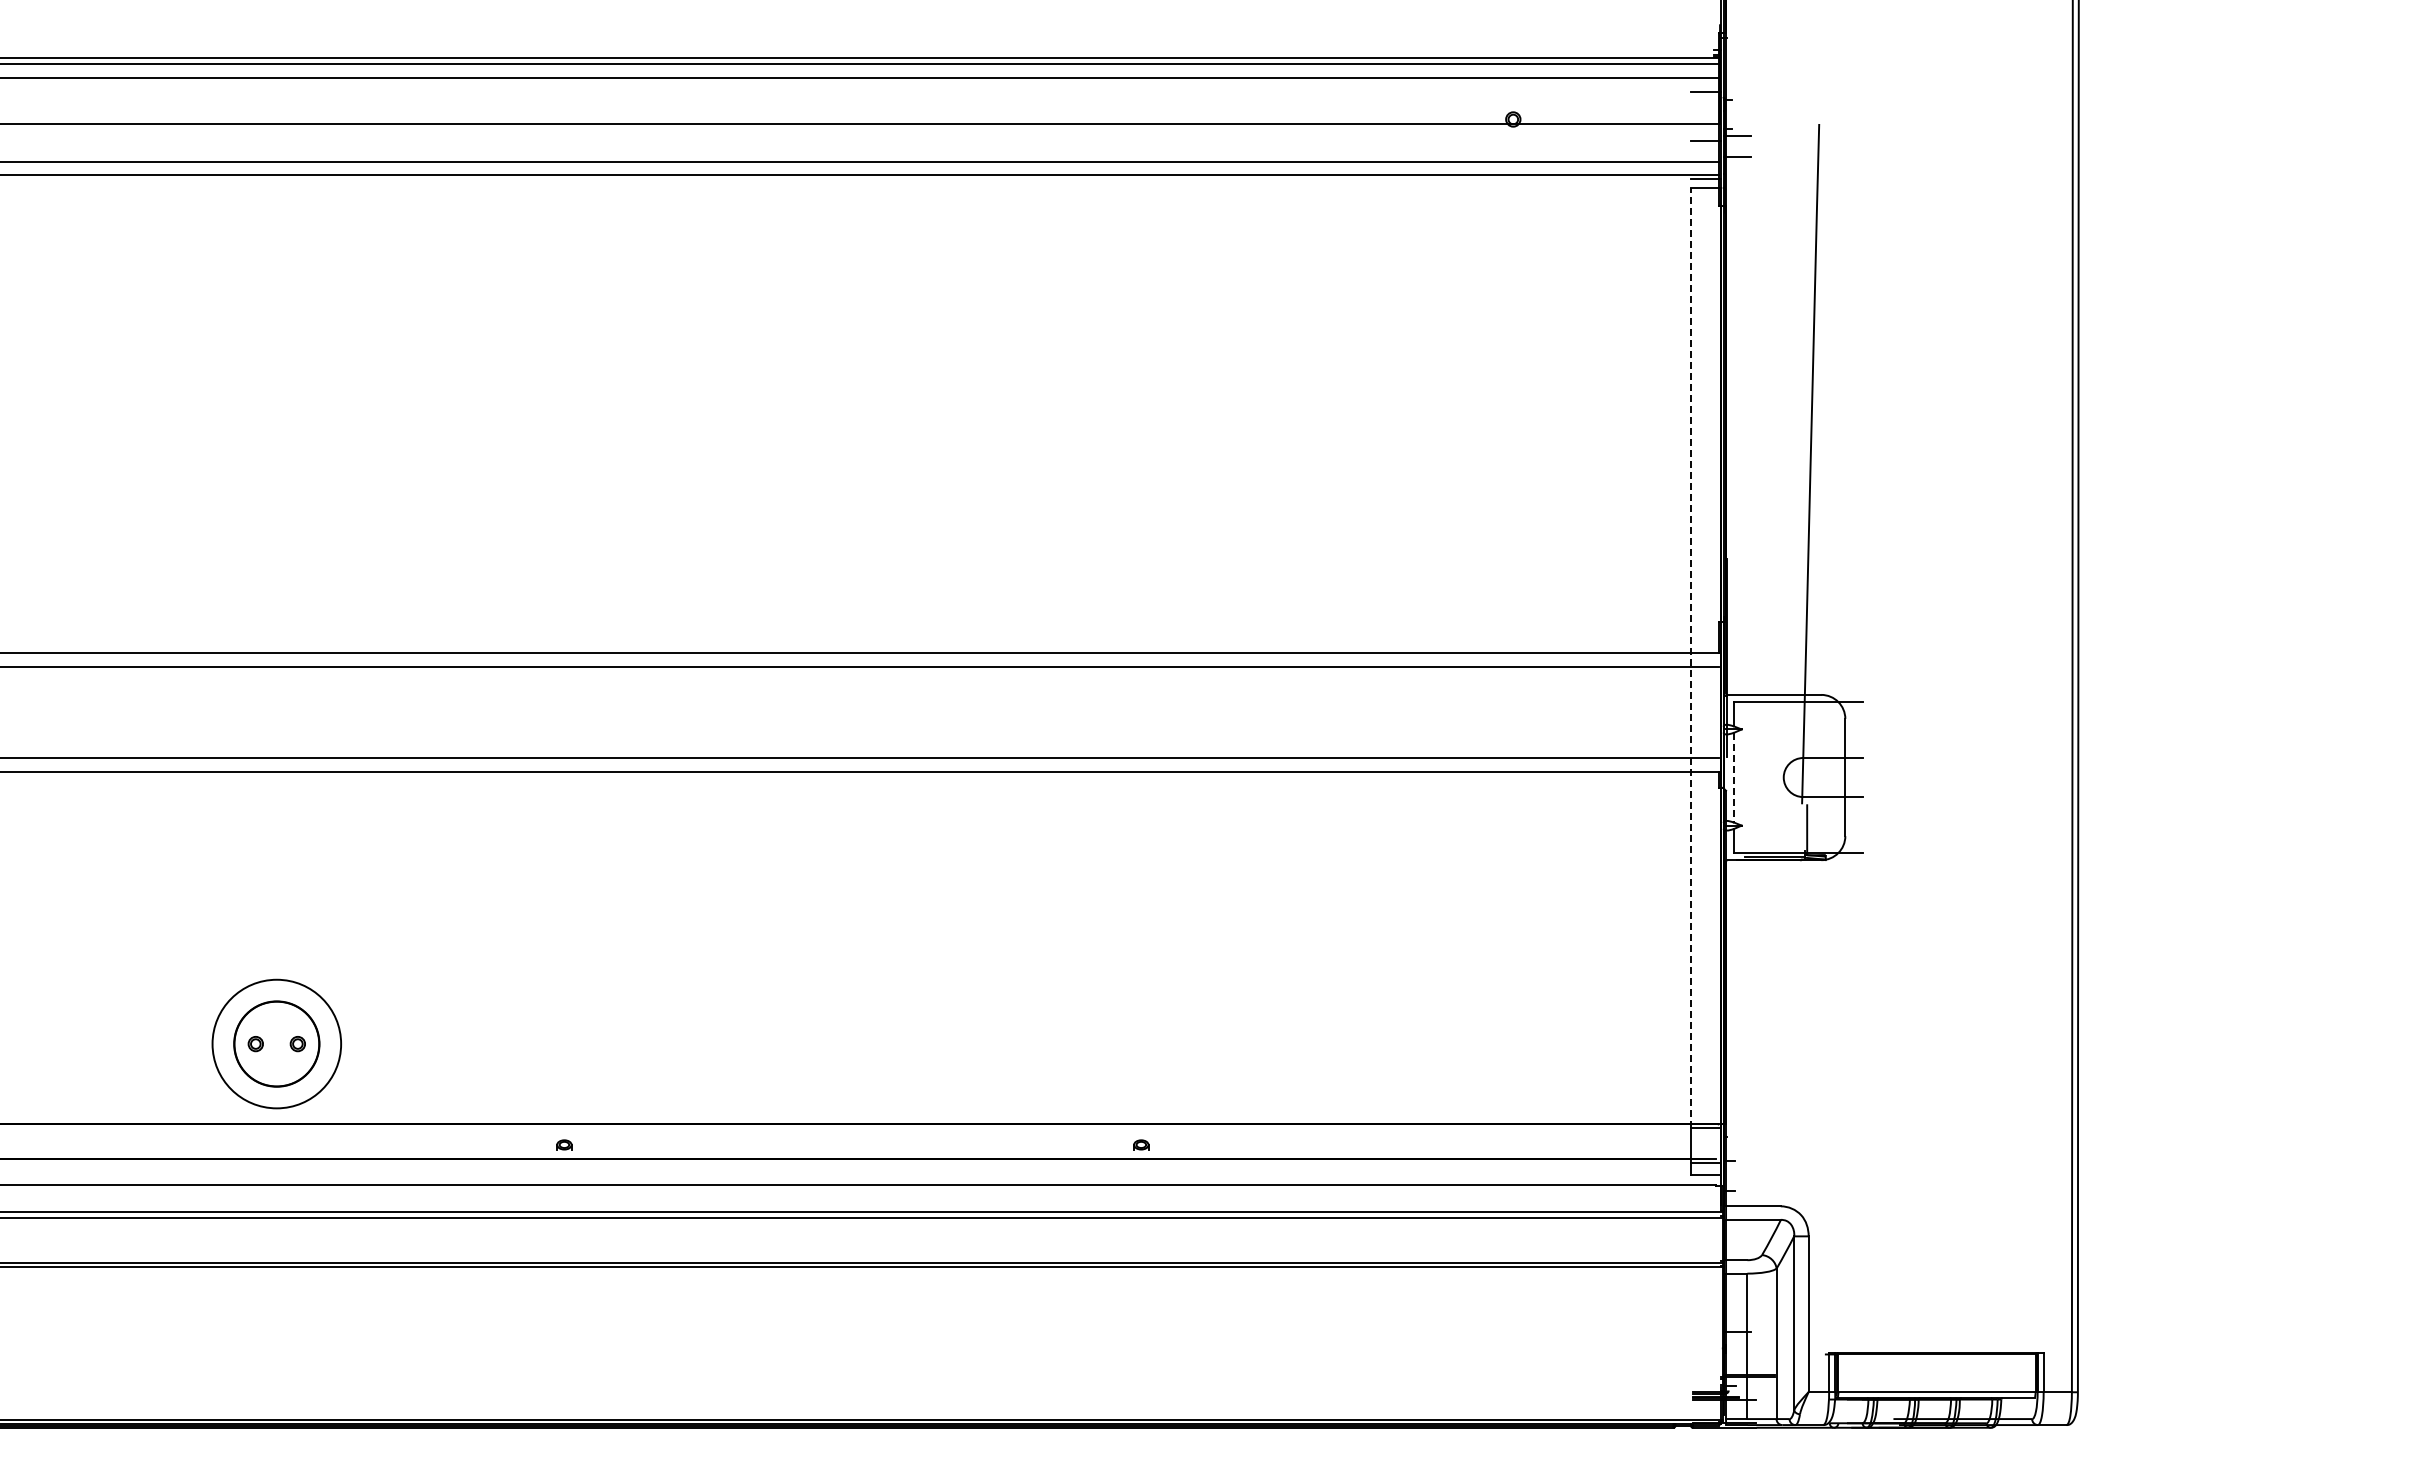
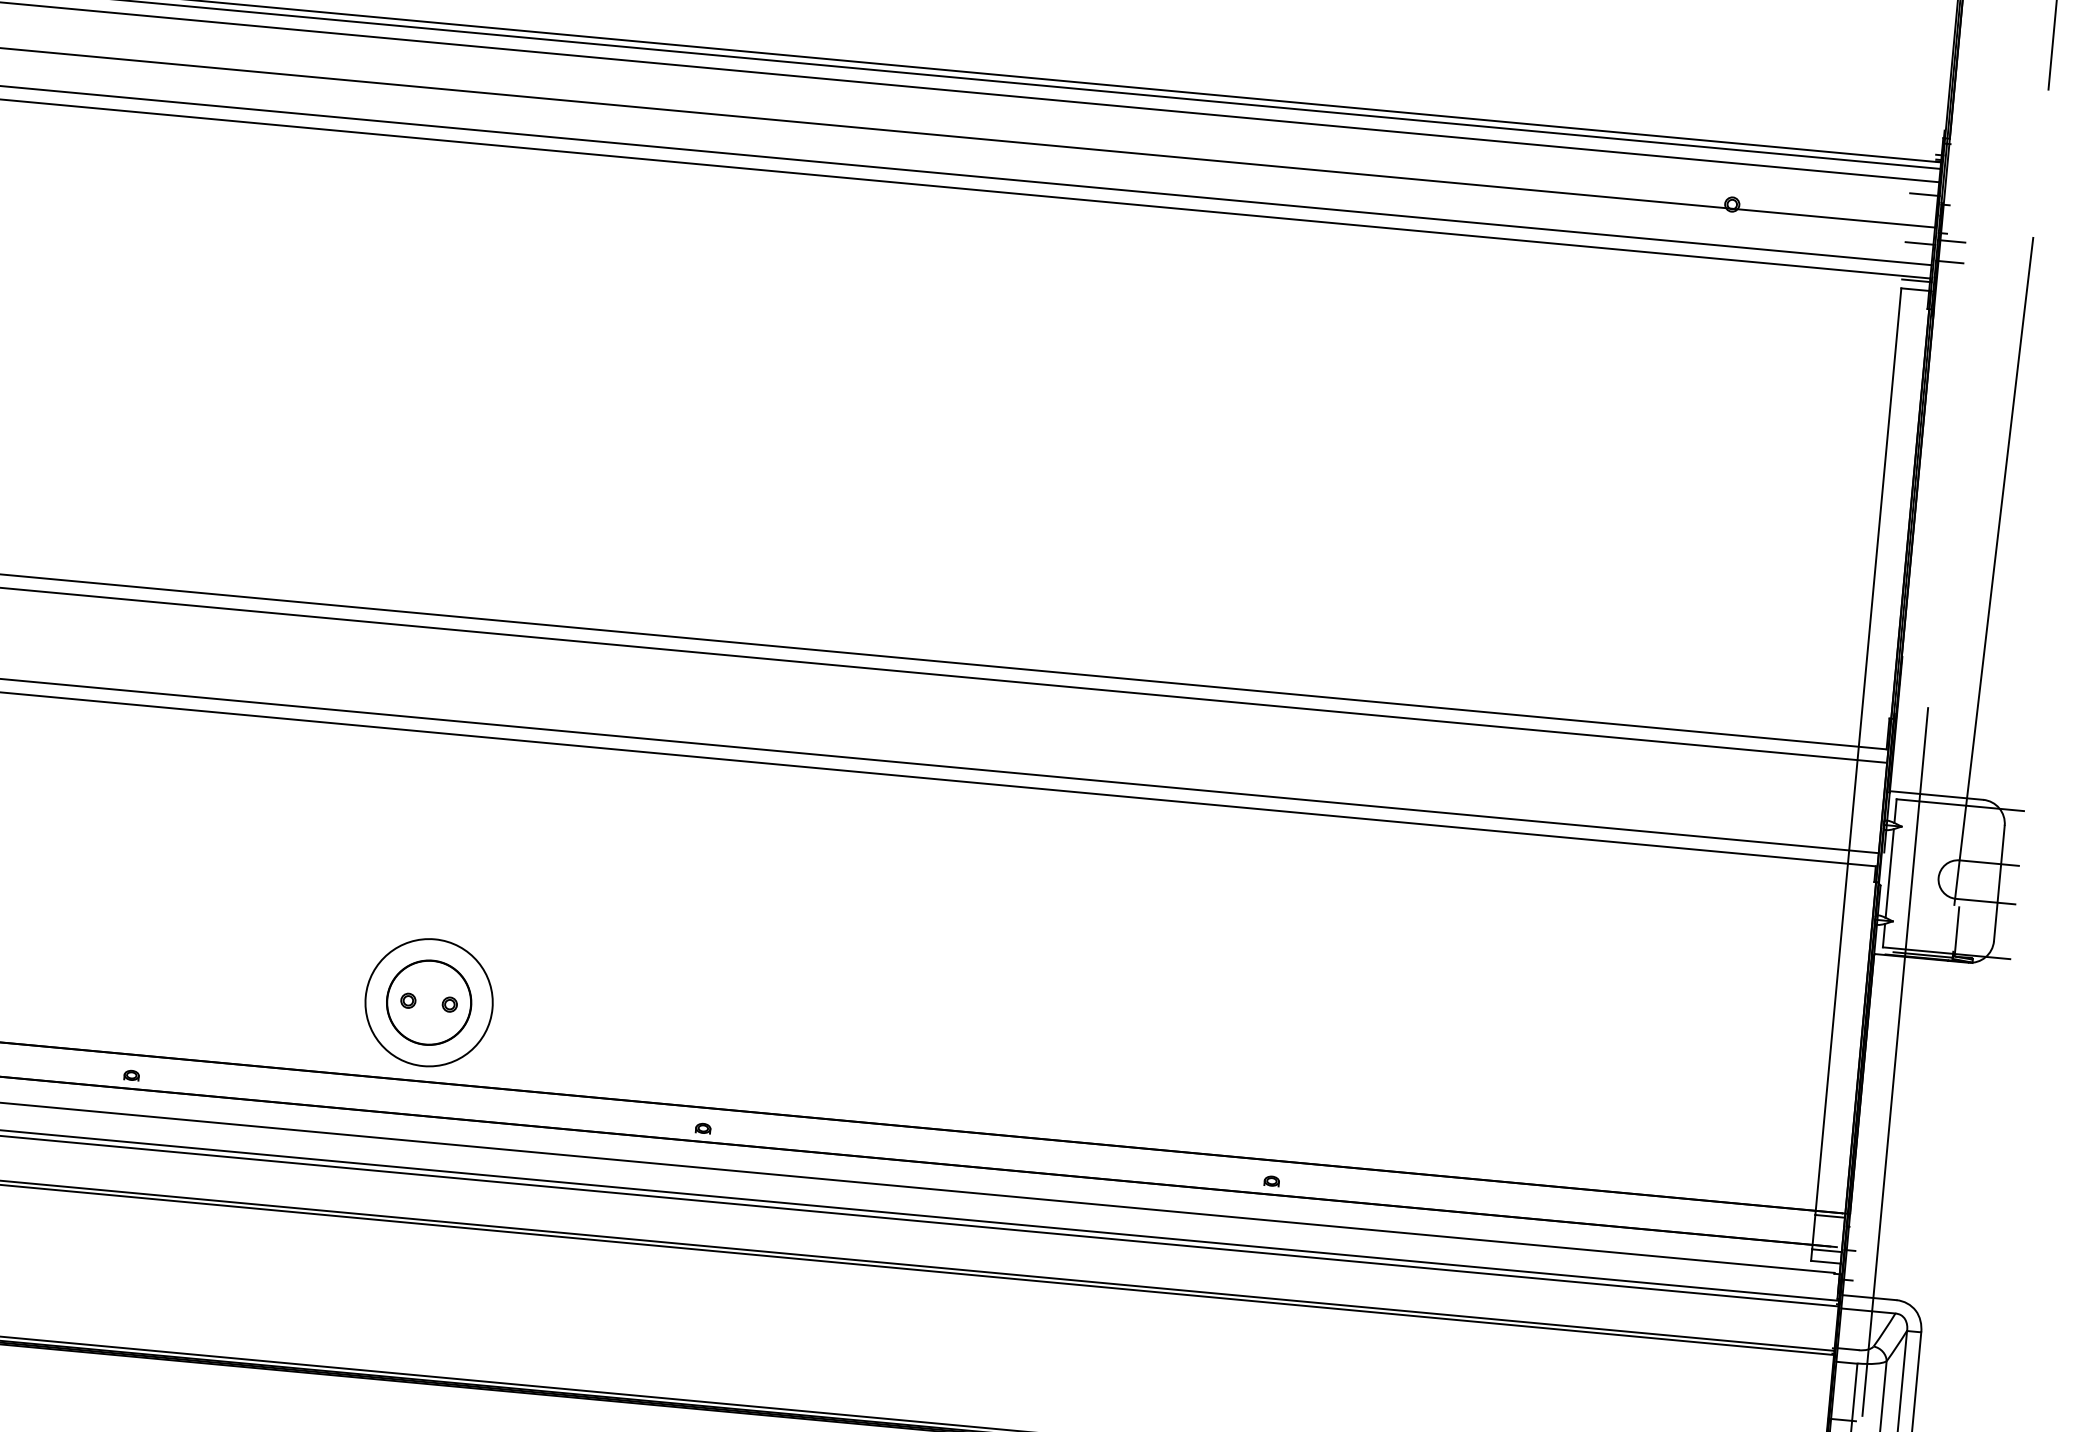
line: (1691, 657) -> (1858, 751), dashed -> solid
line: (1734, 777) -> (1890, 873), dashed -> solid
line: (1757, 966) -> (1895, 1061), added

